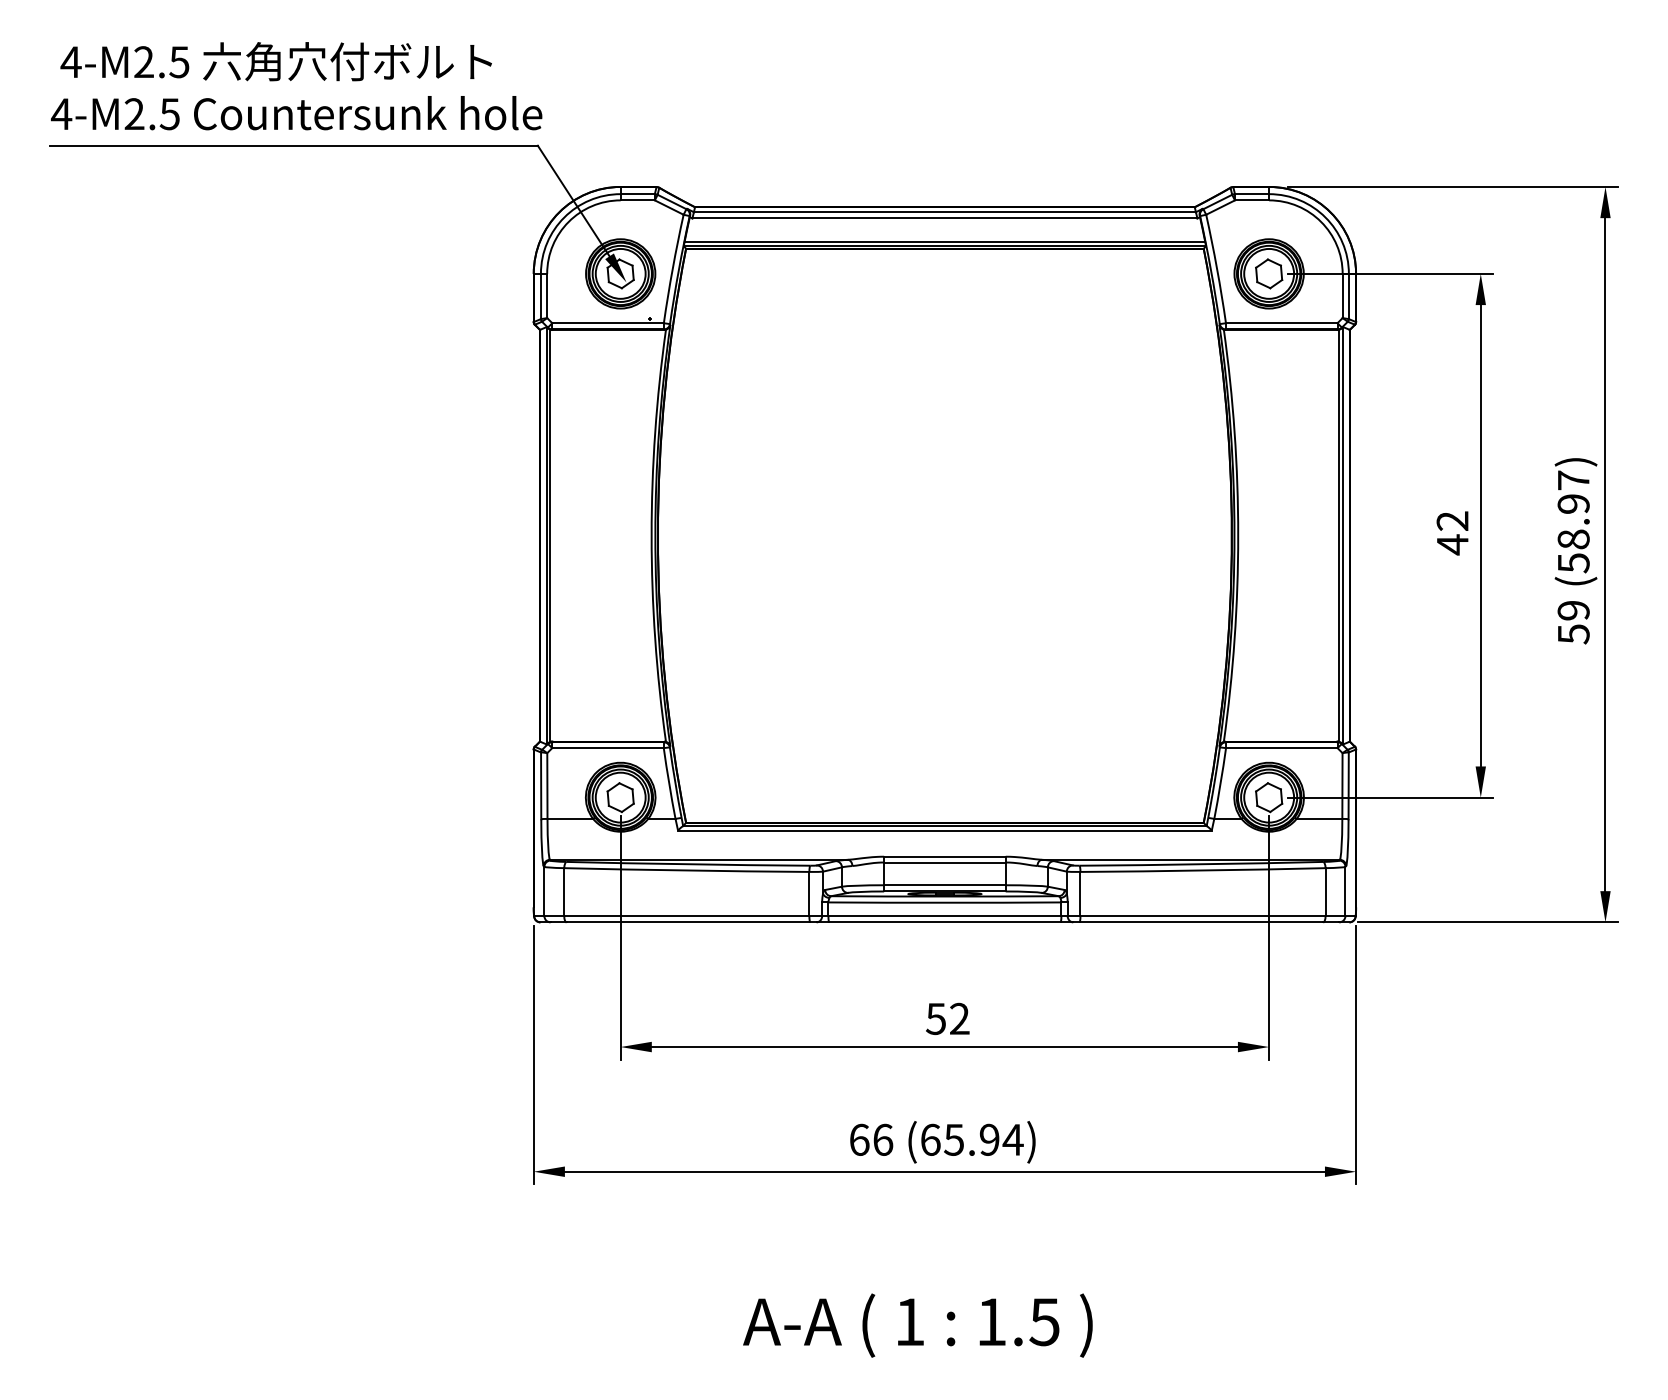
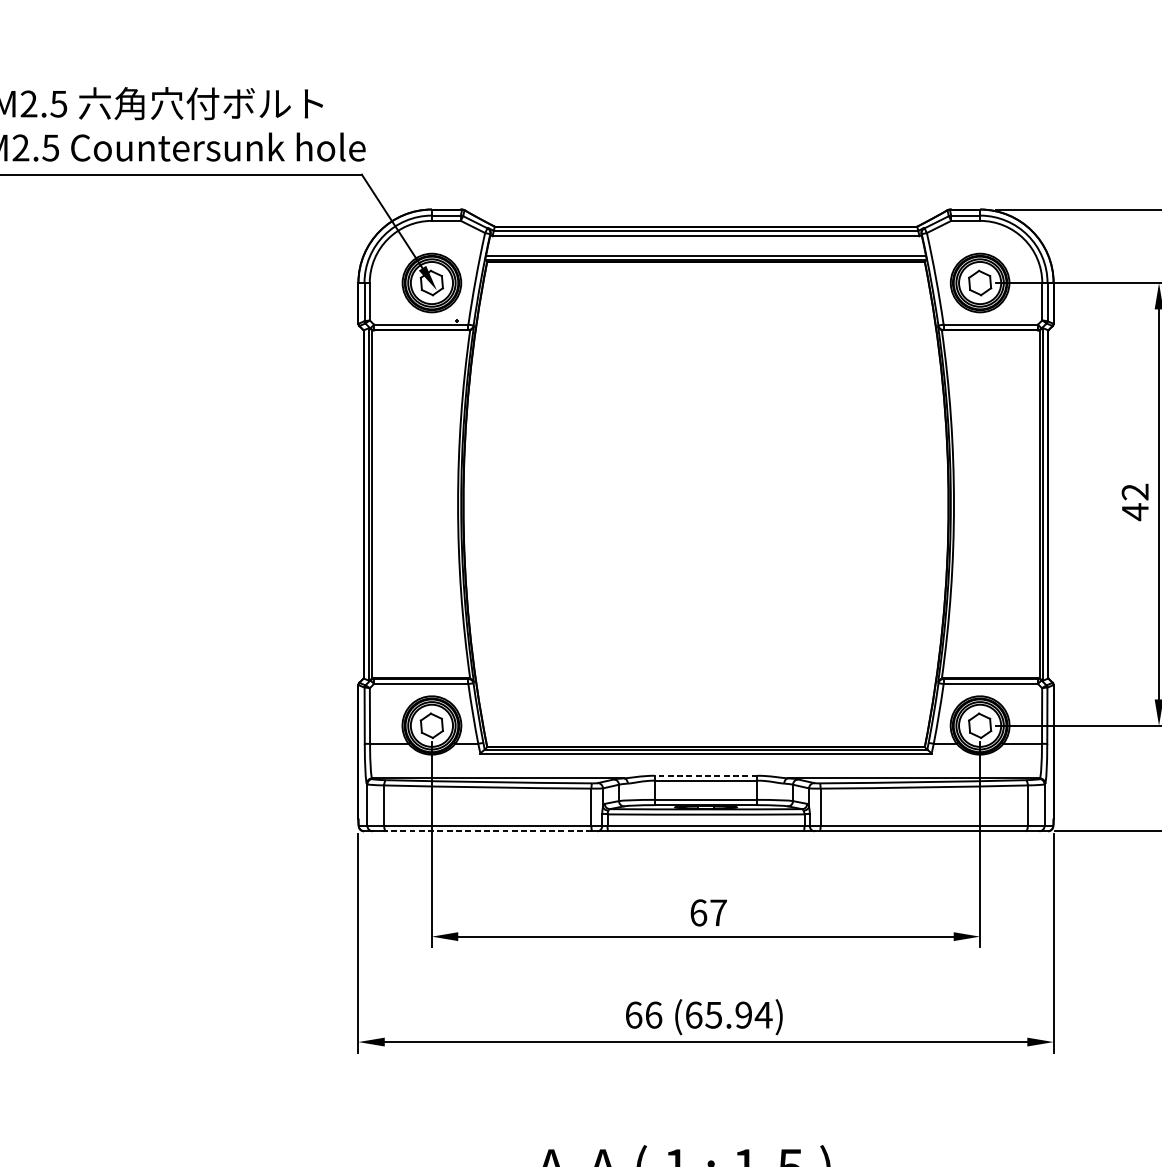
line: (944, 856) -> (705, 775), solid -> dashed
line: (688, 922) -> (489, 831), solid -> dashed
text: (947, 1018) -> (708, 912), 52 -> 67

